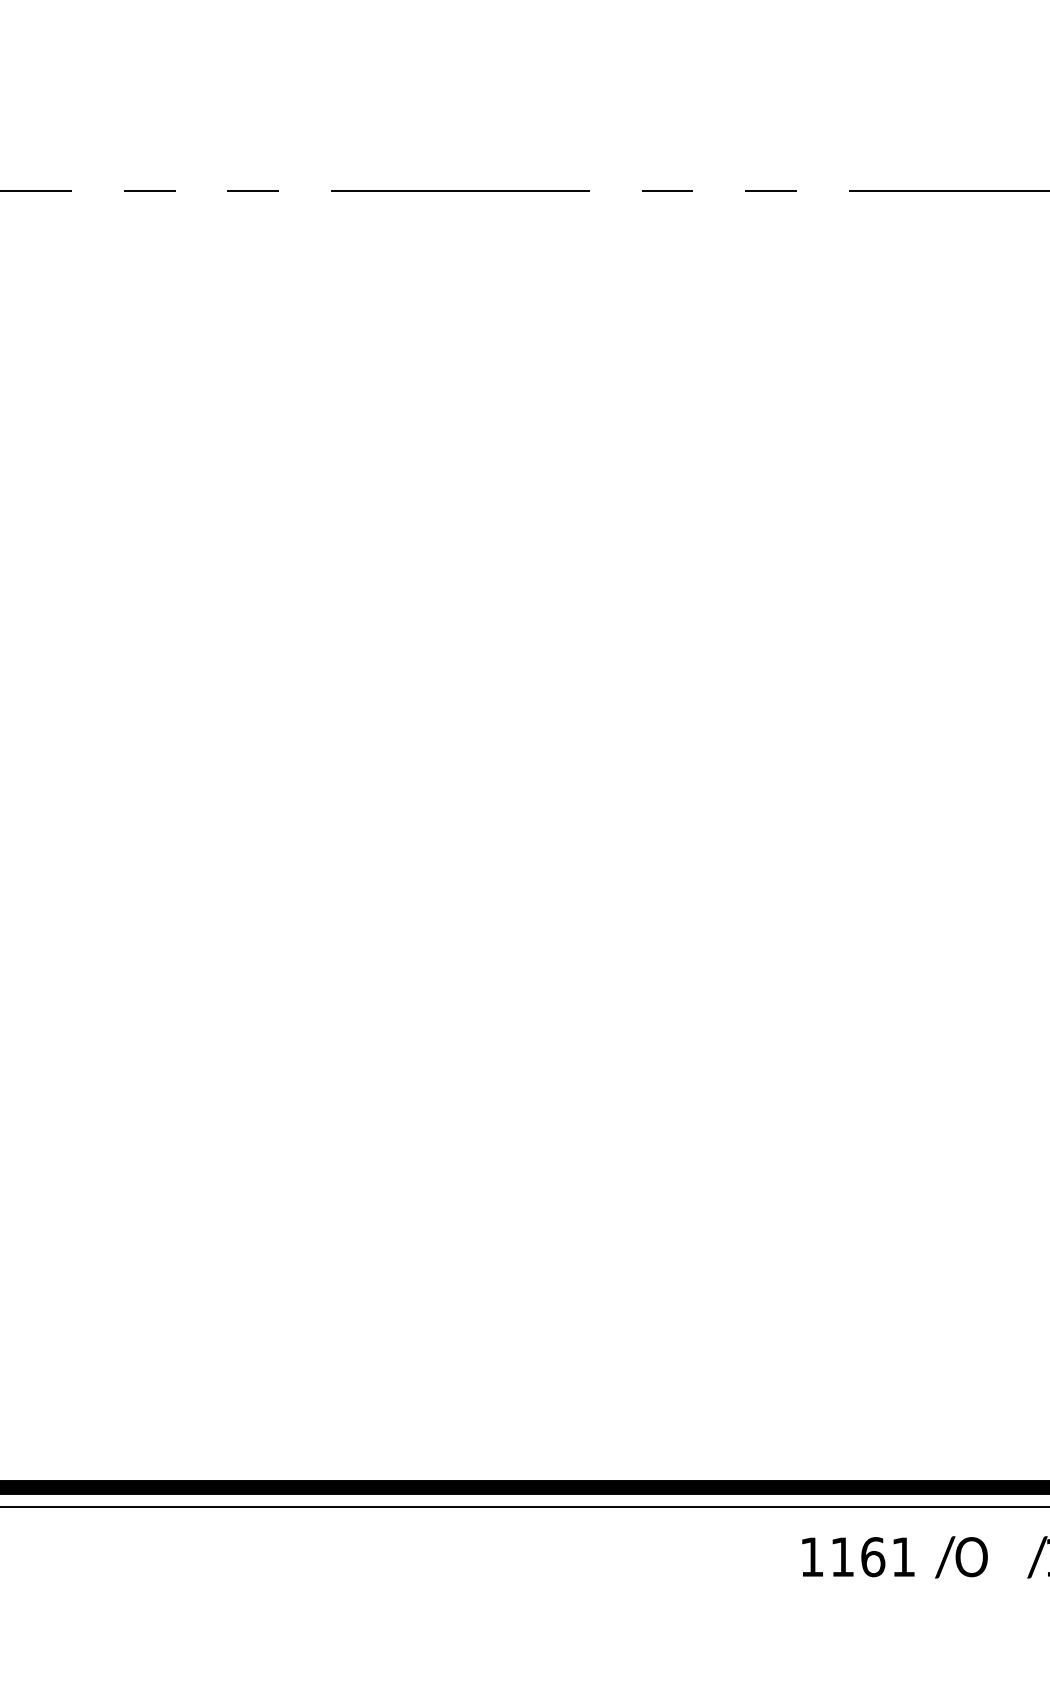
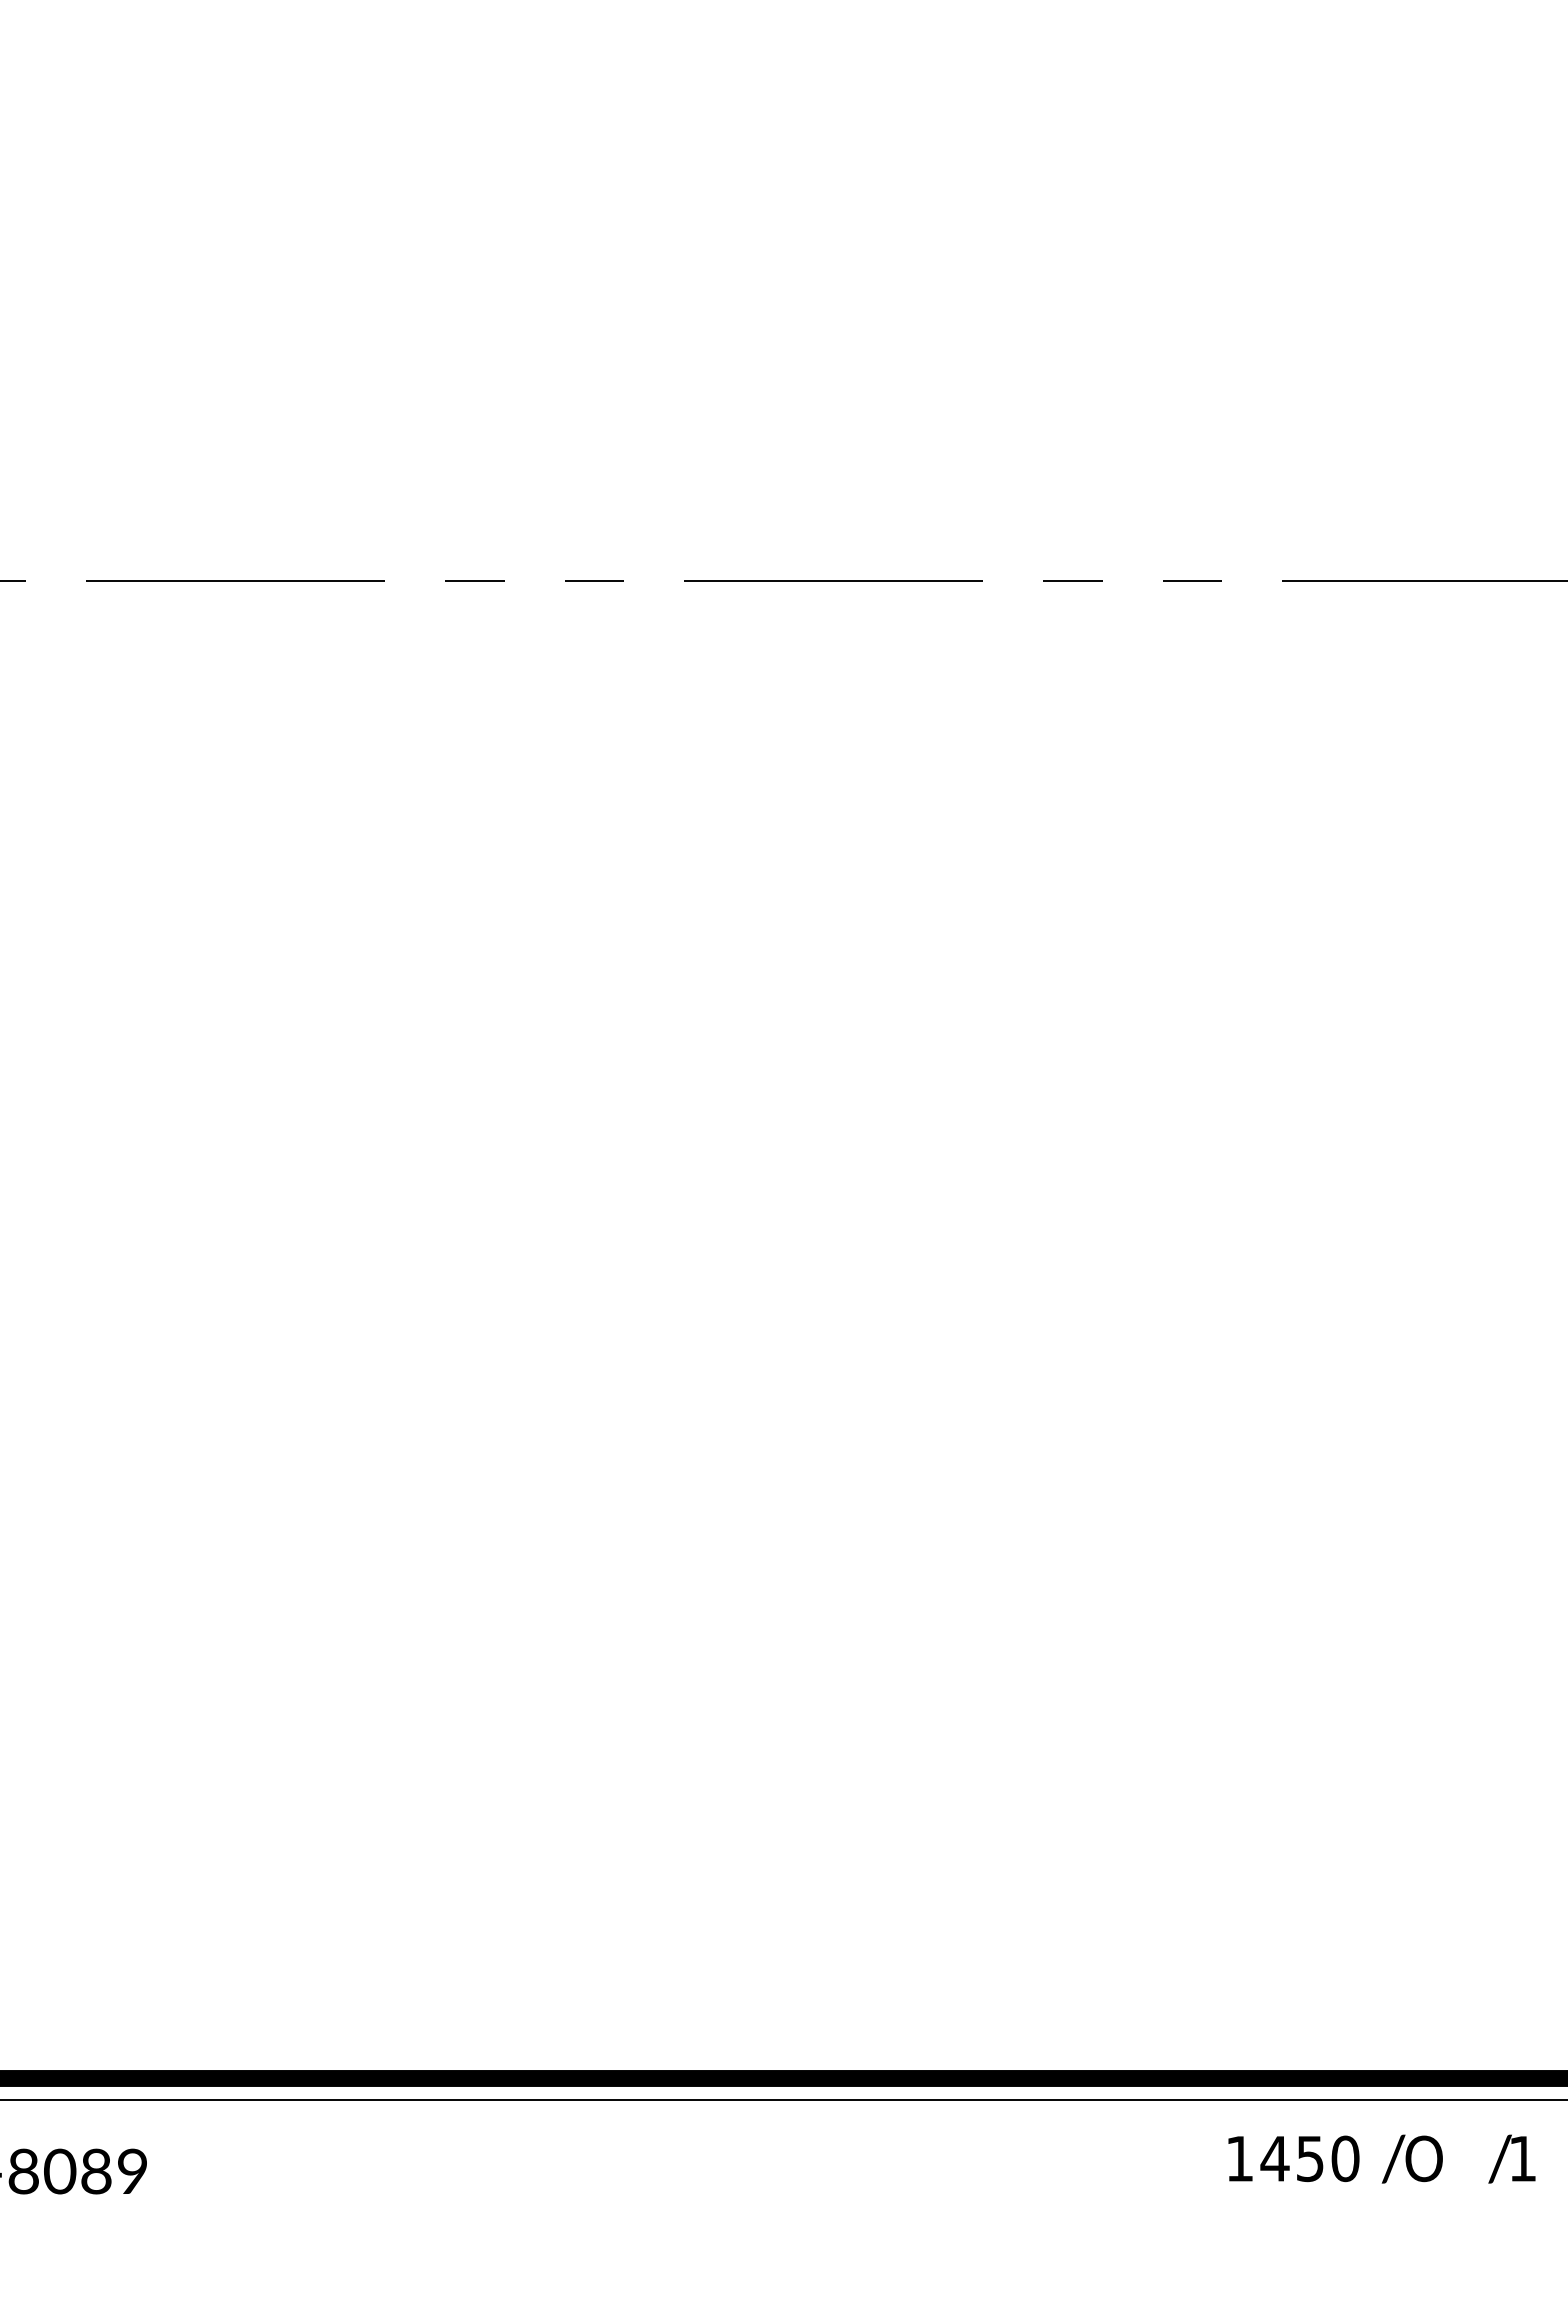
text: (872, 1556) -> (1309, 2158), 1161 -> 1450

